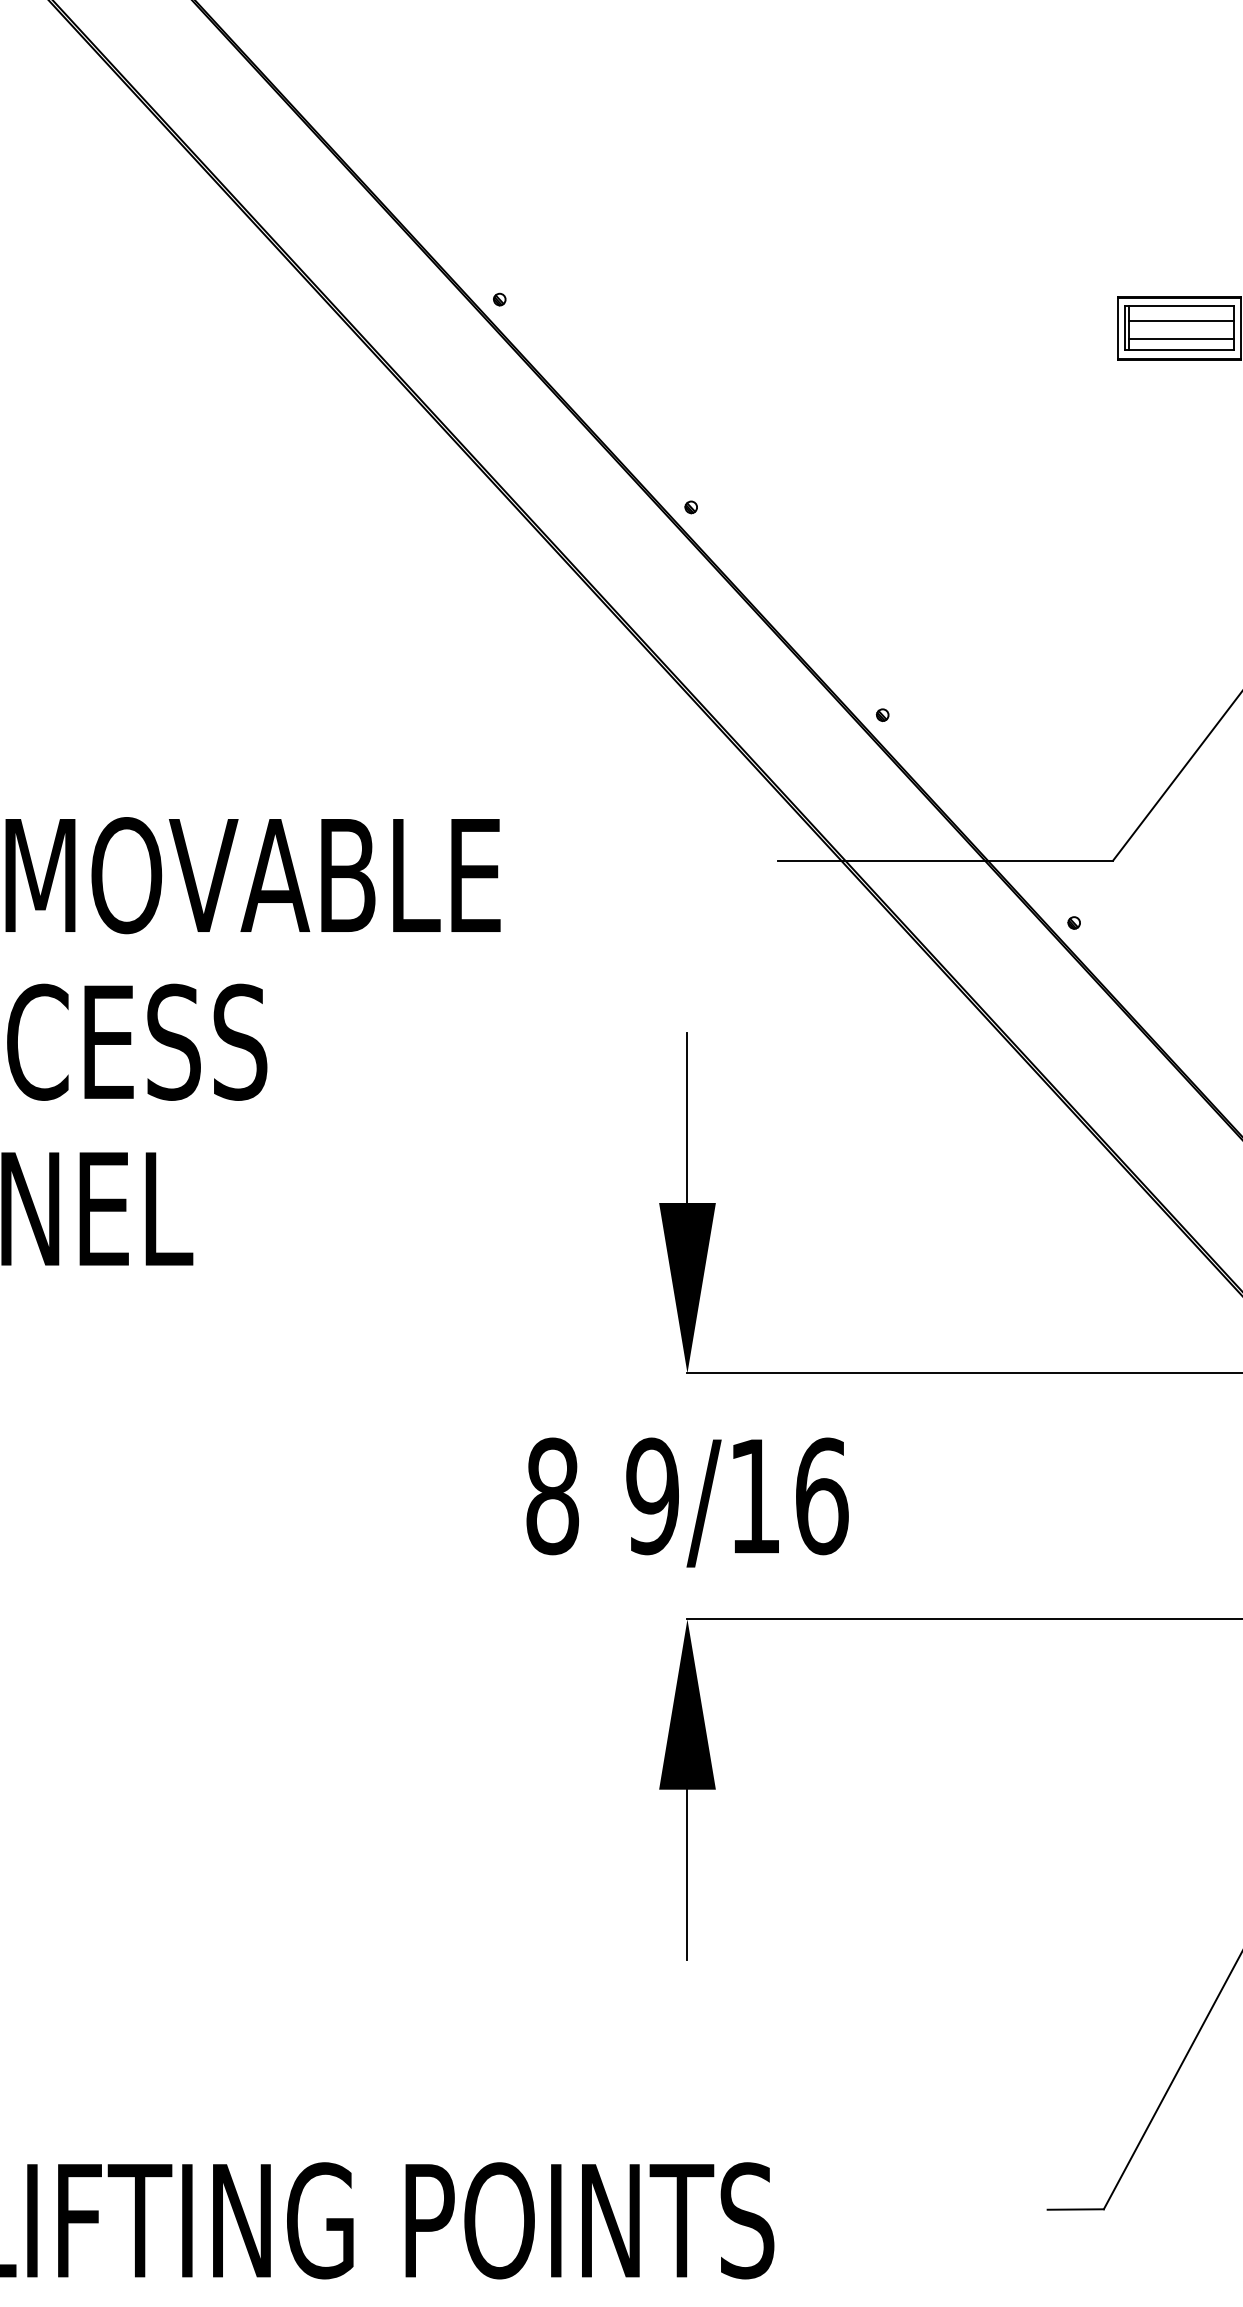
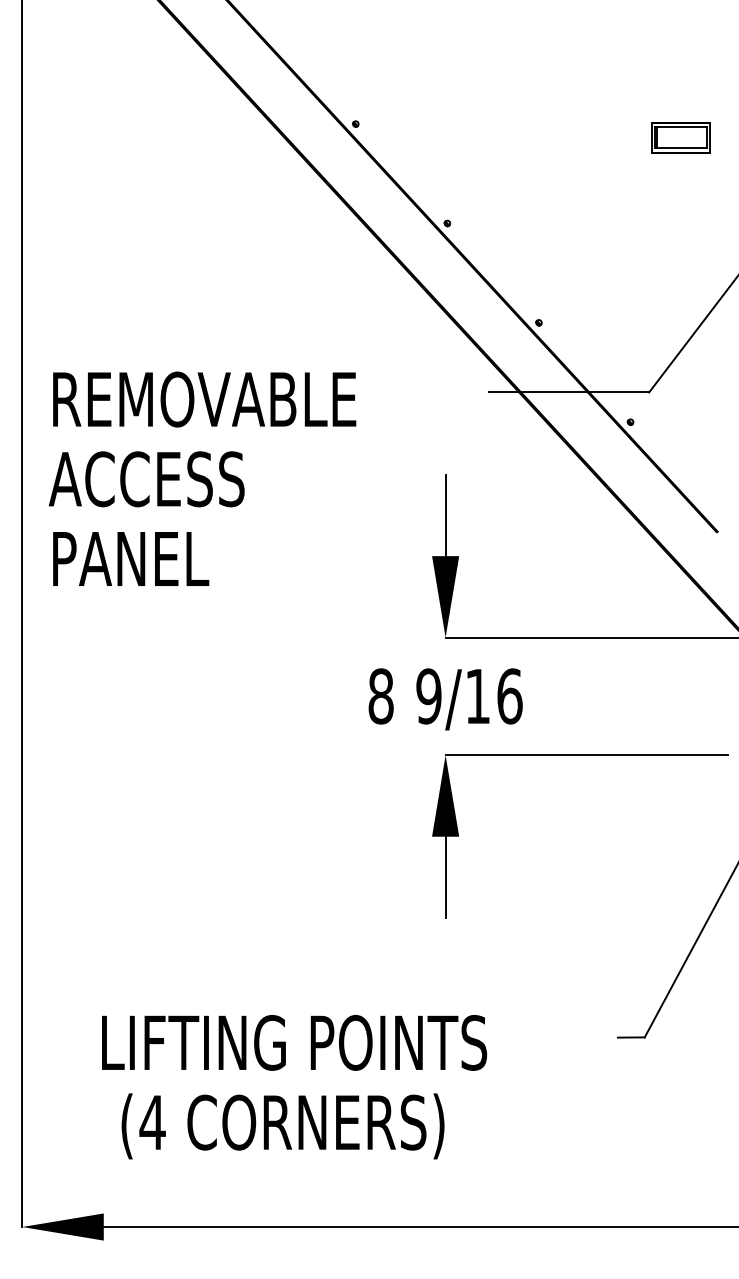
line: (1180, 321) -> (681, 134), removed
line: (1180, 338) -> (681, 142), removed

